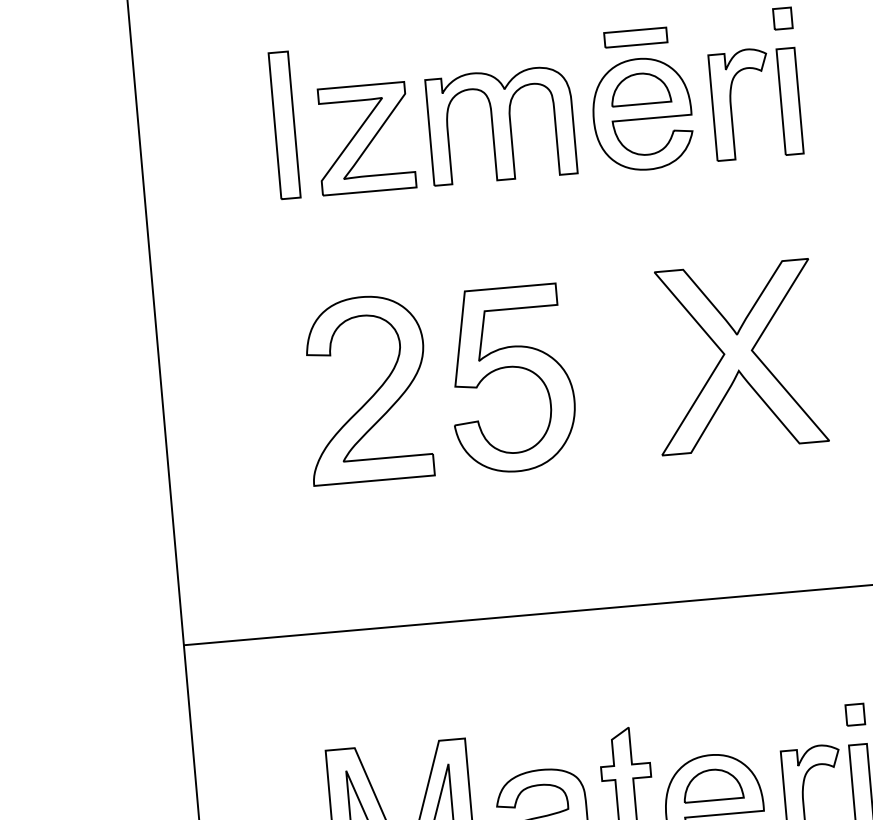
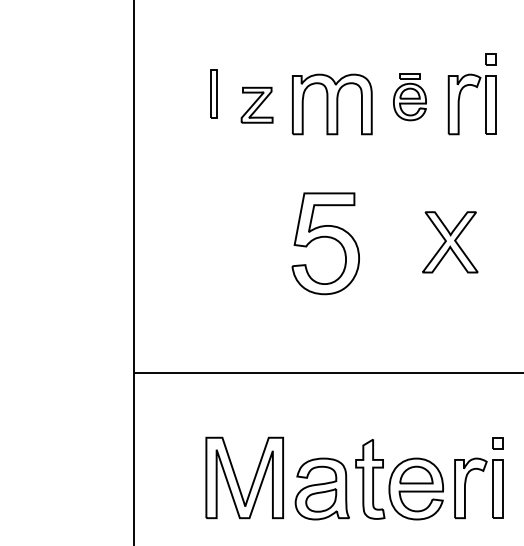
part: (640, 100) -> (409, 97), size x0.6
part: (283, 124) -> (213, 93), size x0.6
part: (363, 139) -> (256, 105), size x0.6
part: (736, 357) -> (449, 242), size x0.6
part: (365, 388) -> (245, 241), removed

